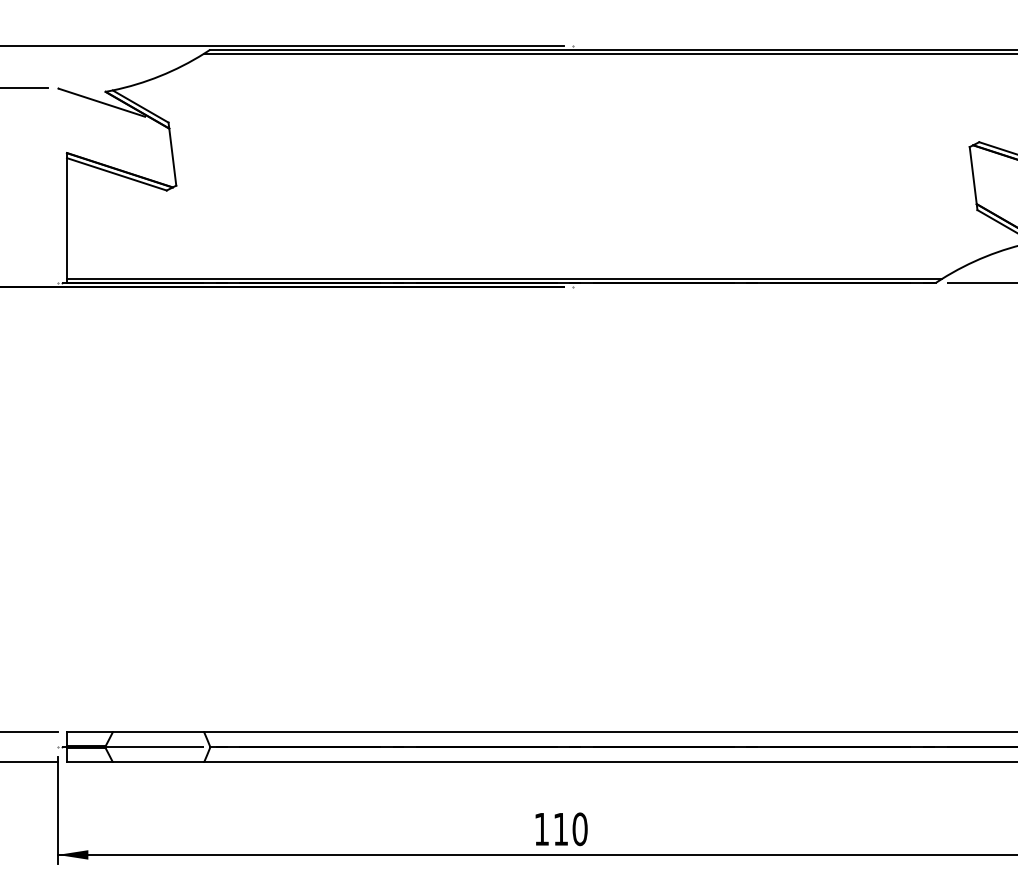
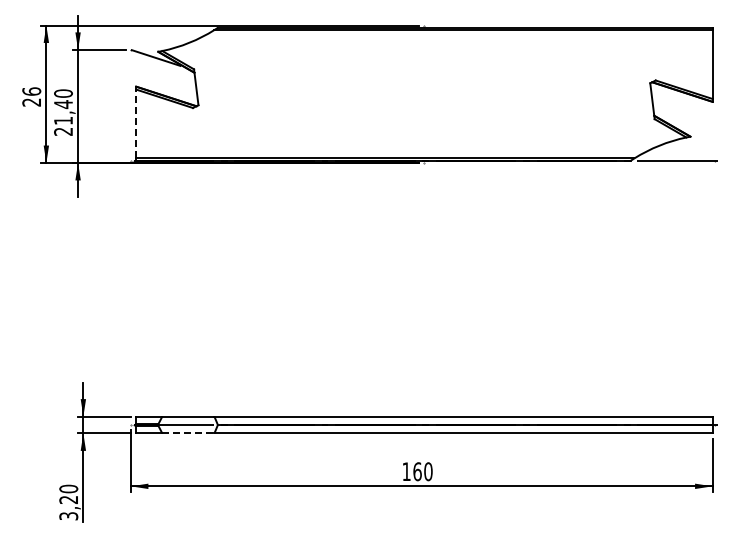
line: (67, 217) -> (136, 123), solid -> dashed
line: (158, 762) -> (188, 433), solid -> dashed
text: (560, 828) -> (417, 471), 110 -> 160

